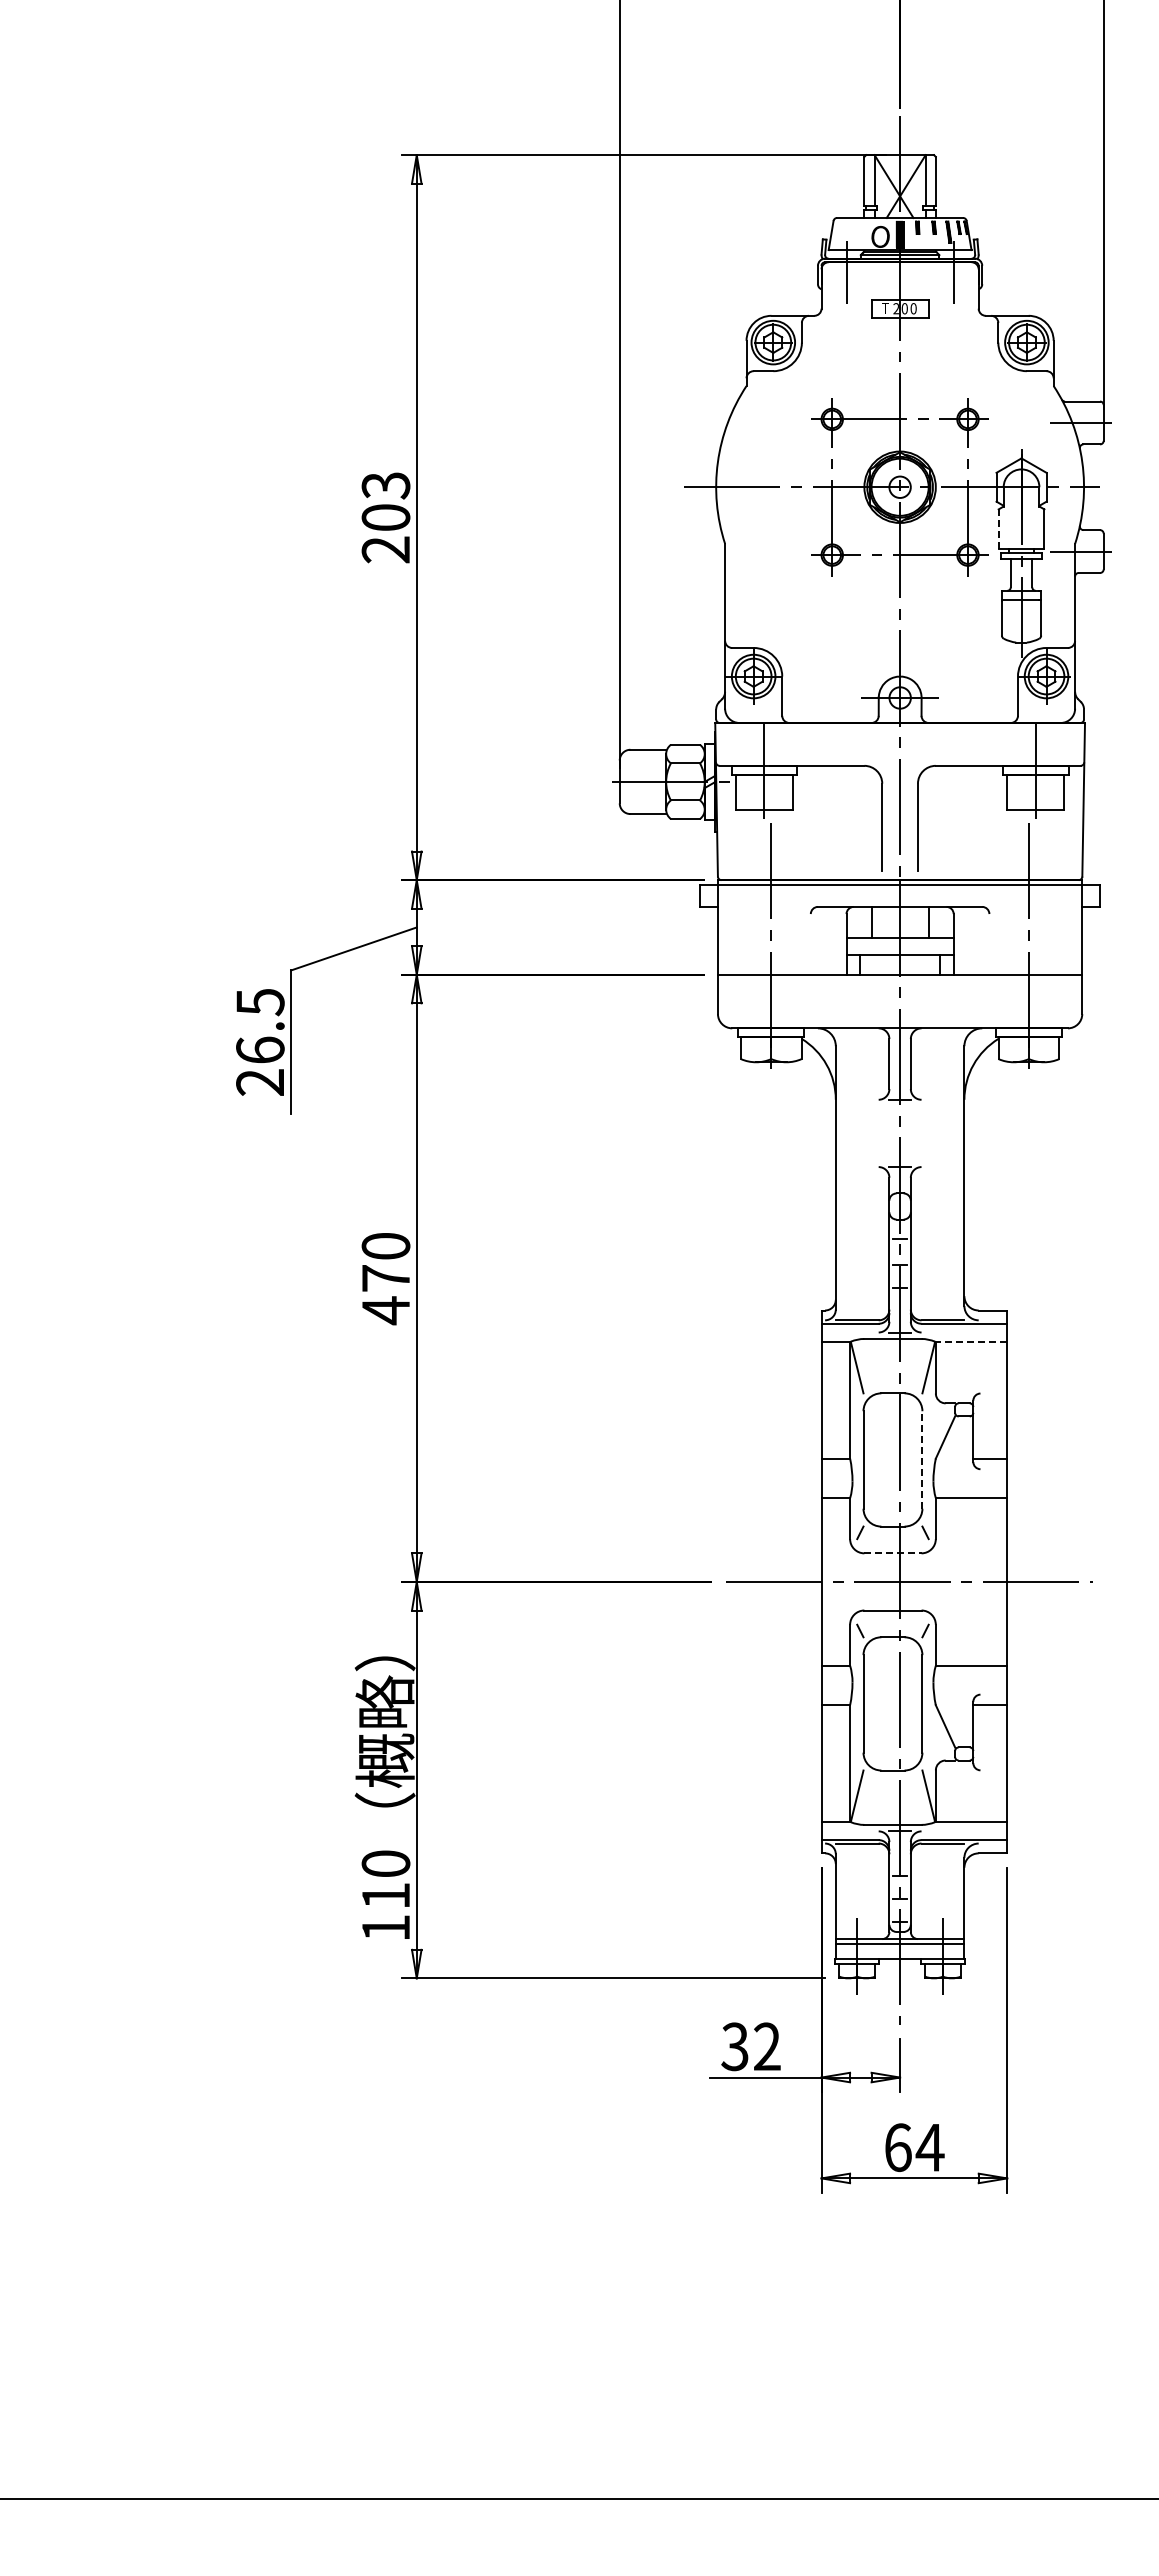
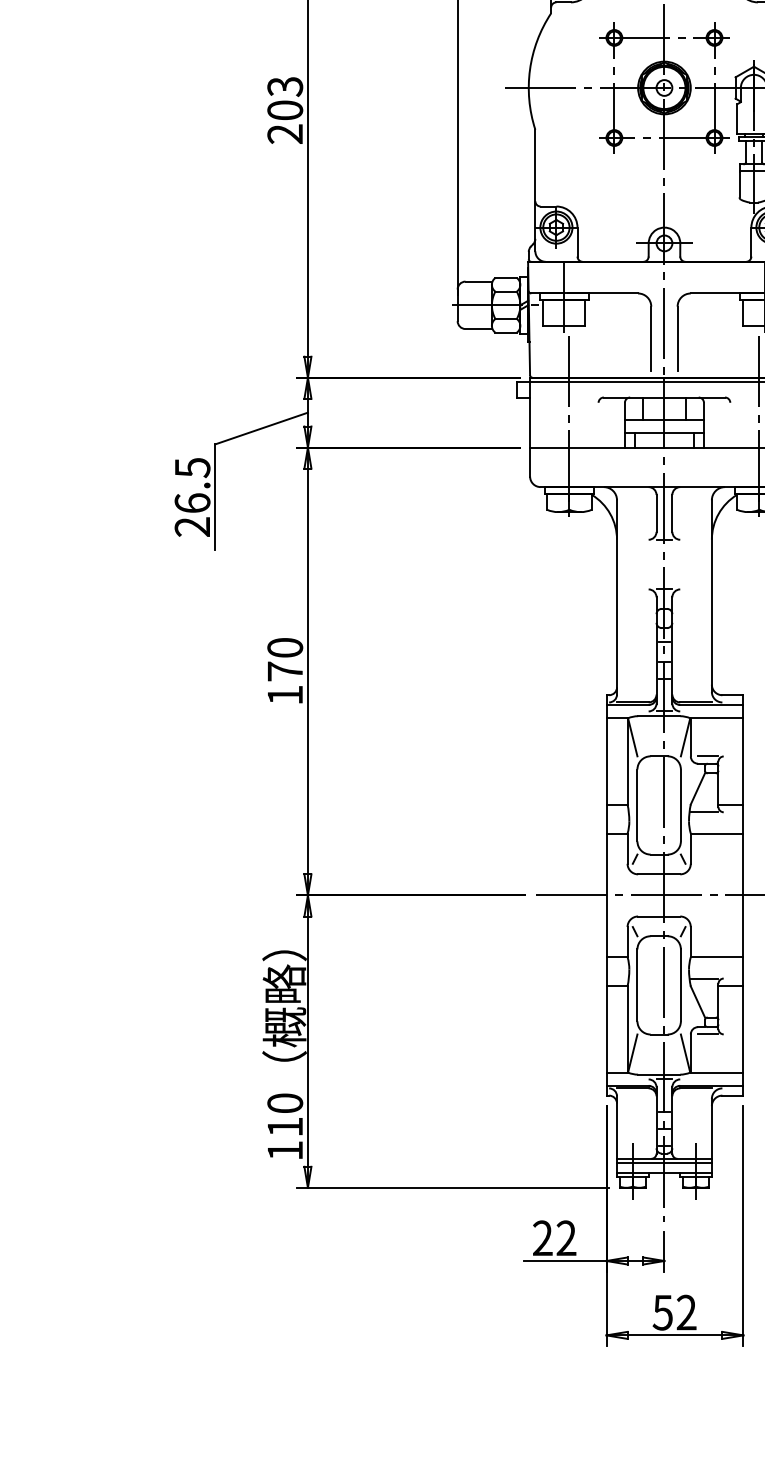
line: (998, 529) -> (737, 119), dashed -> solid
text: (385, 1310) -> (284, 695), 470 -> 170
line: (971, 1341) -> (717, 718), dashed -> solid
line: (959, 1393) -> (708, 756), added
line: (922, 1459) -> (680, 805), dashed -> solid
line: (954, 1469) -> (704, 812), added
line: (892, 1553) -> (658, 874), dashed -> solid
line: (954, 1694) -> (704, 978), added
line: (959, 1770) -> (708, 1034), added
text: (734, 2046) -> (542, 1238), 32 -> 22
text: (914, 2147) -> (675, 1312), 64 -> 52

